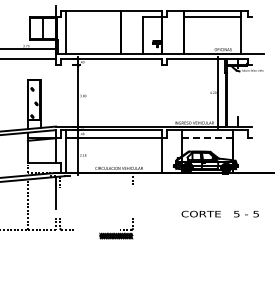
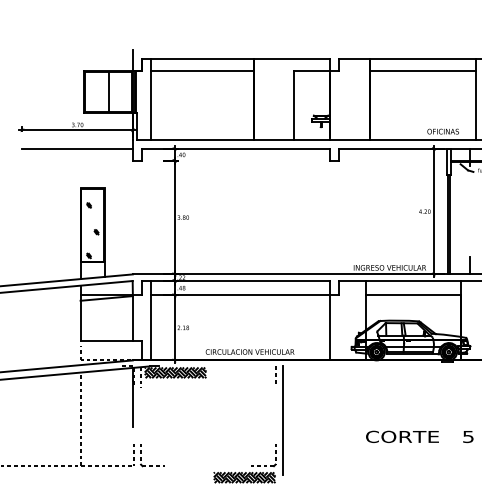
line: (93, 17) -> (202, 71), added
line: (207, 137) -> (414, 294), dashed -> solid
hatch: (78, 179) -> (174, 372), added
line: (136, 205) -> (282, 420), added

